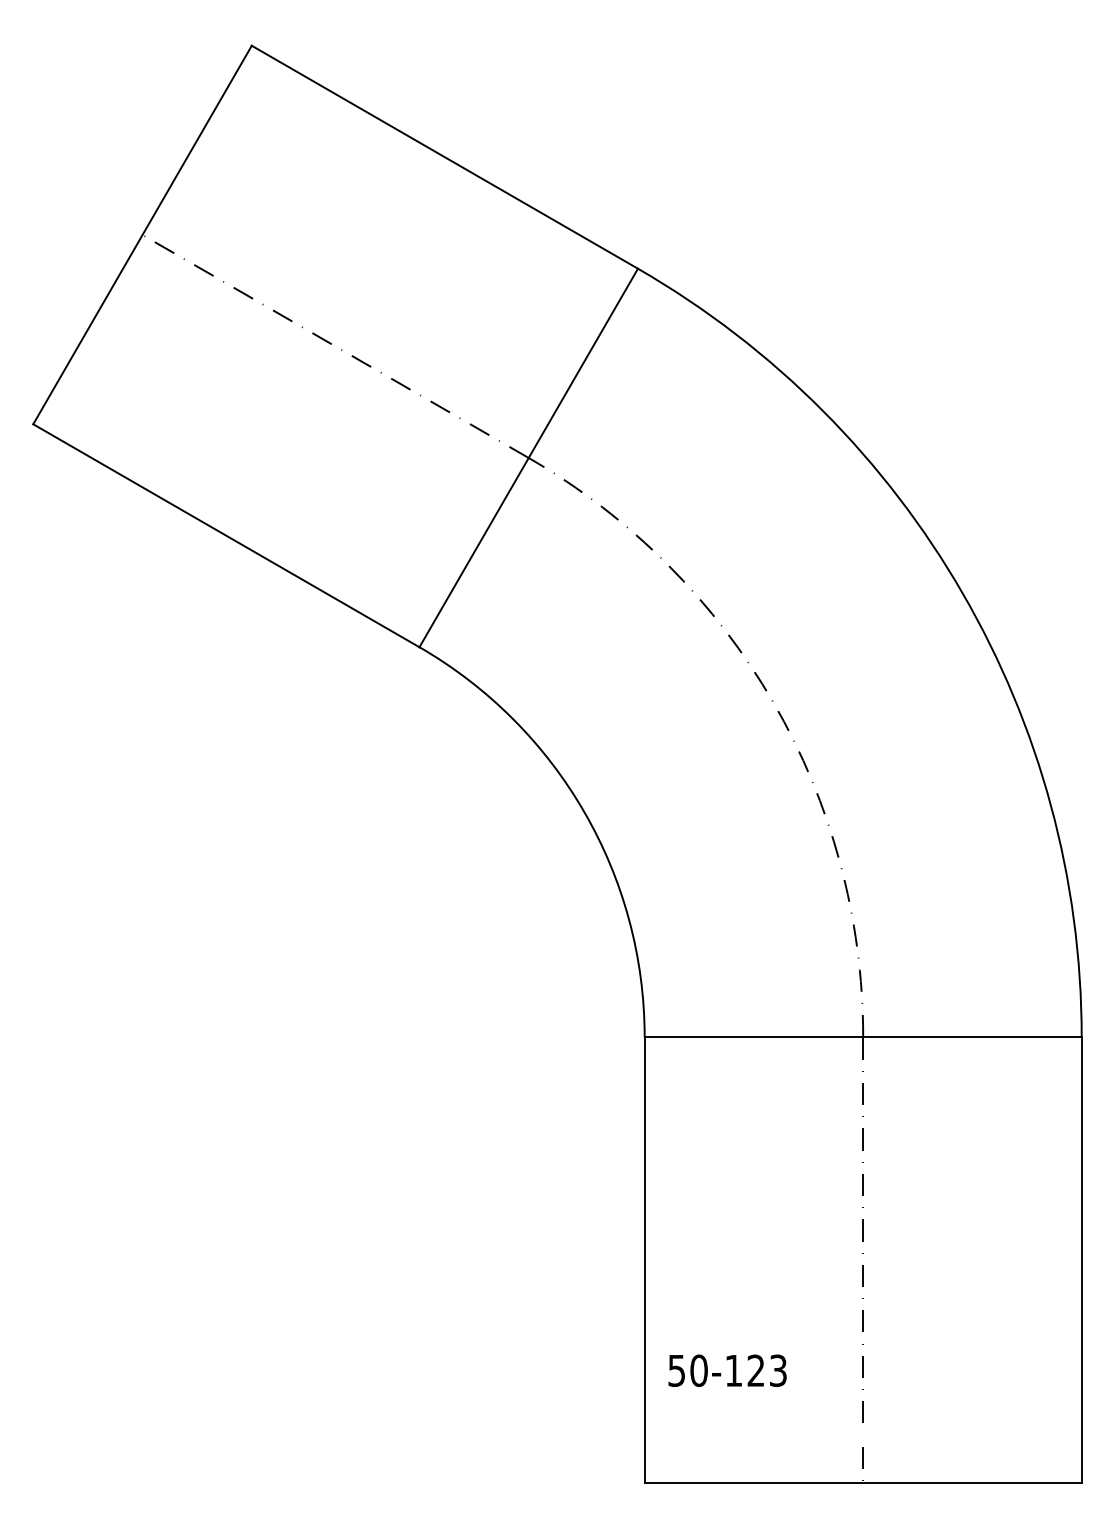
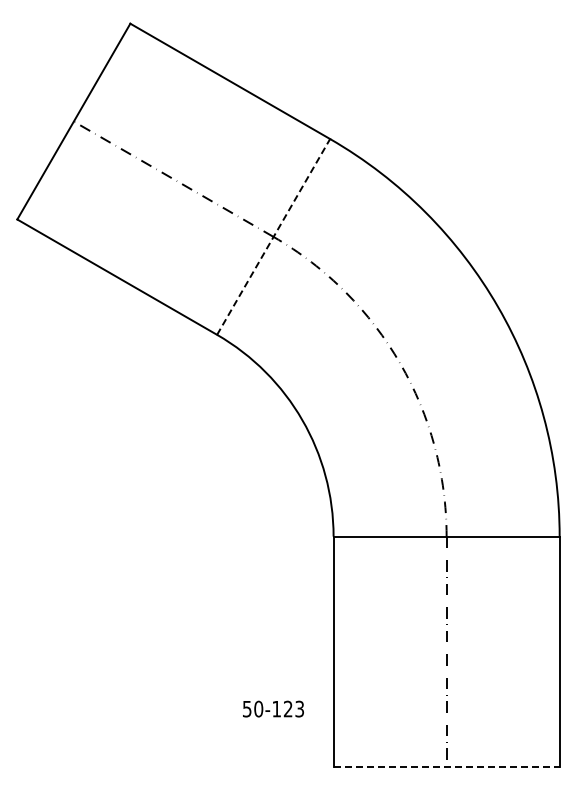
line: (528, 457) -> (273, 236), solid -> dashed
text: (727, 1369) -> (273, 708), moved
line: (864, 1483) -> (447, 767), solid -> dashed

